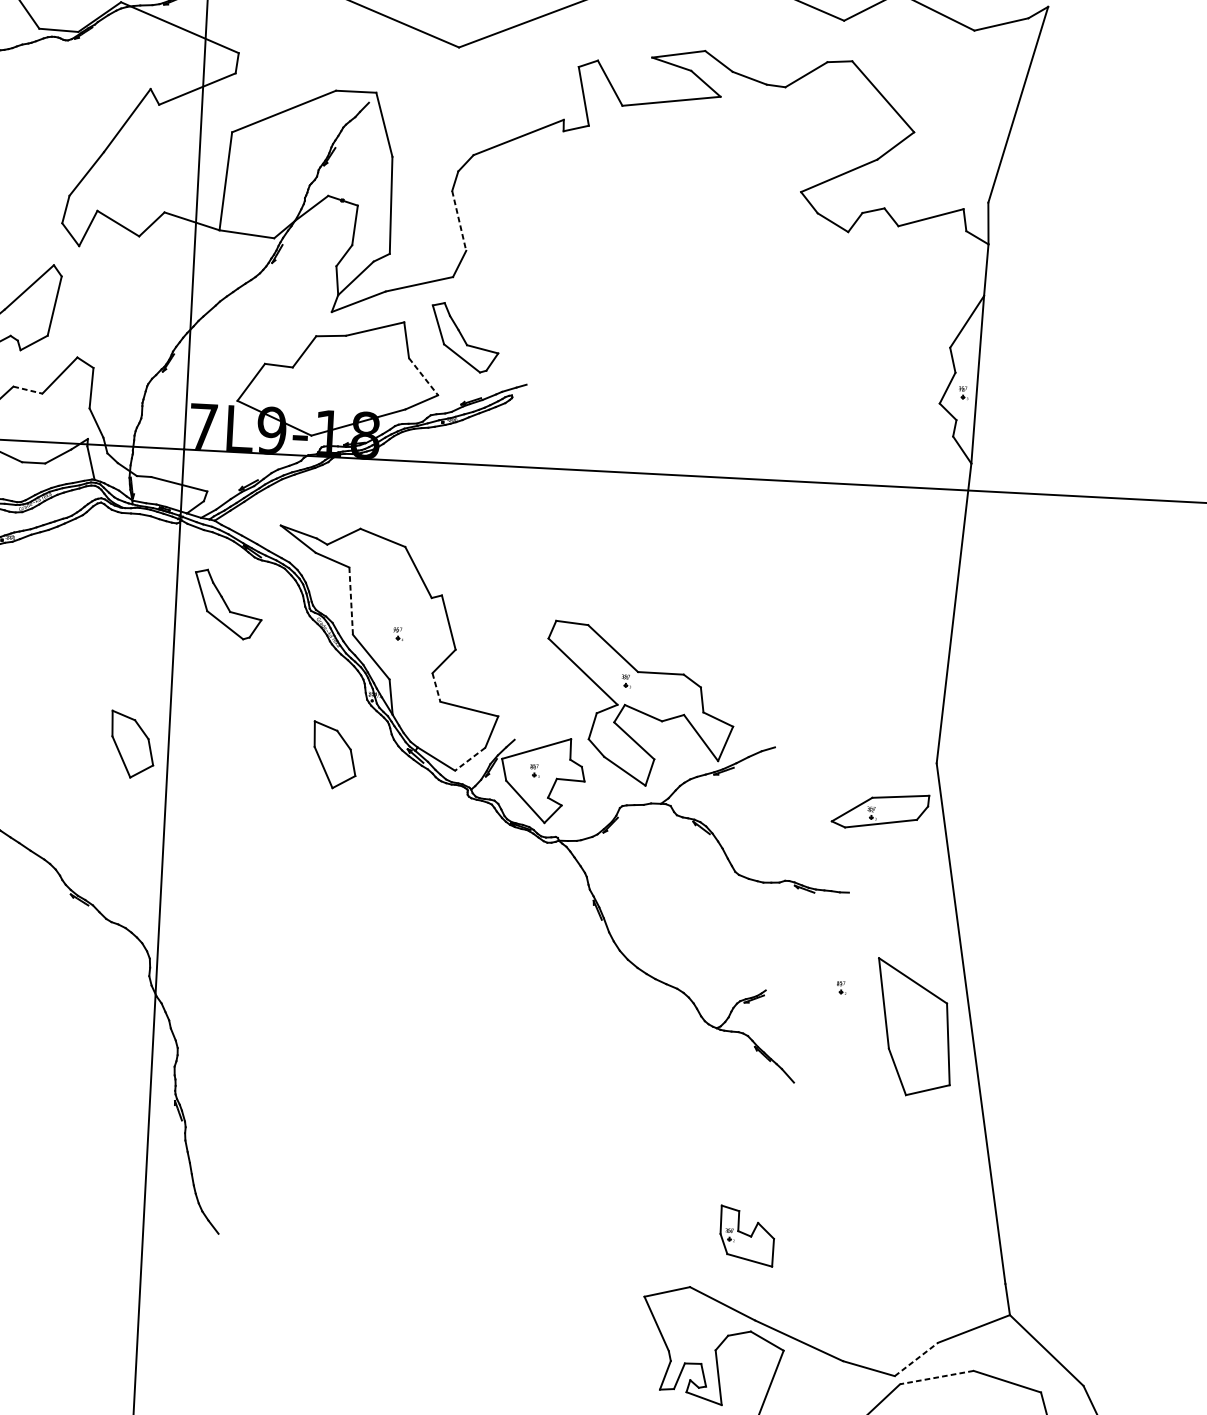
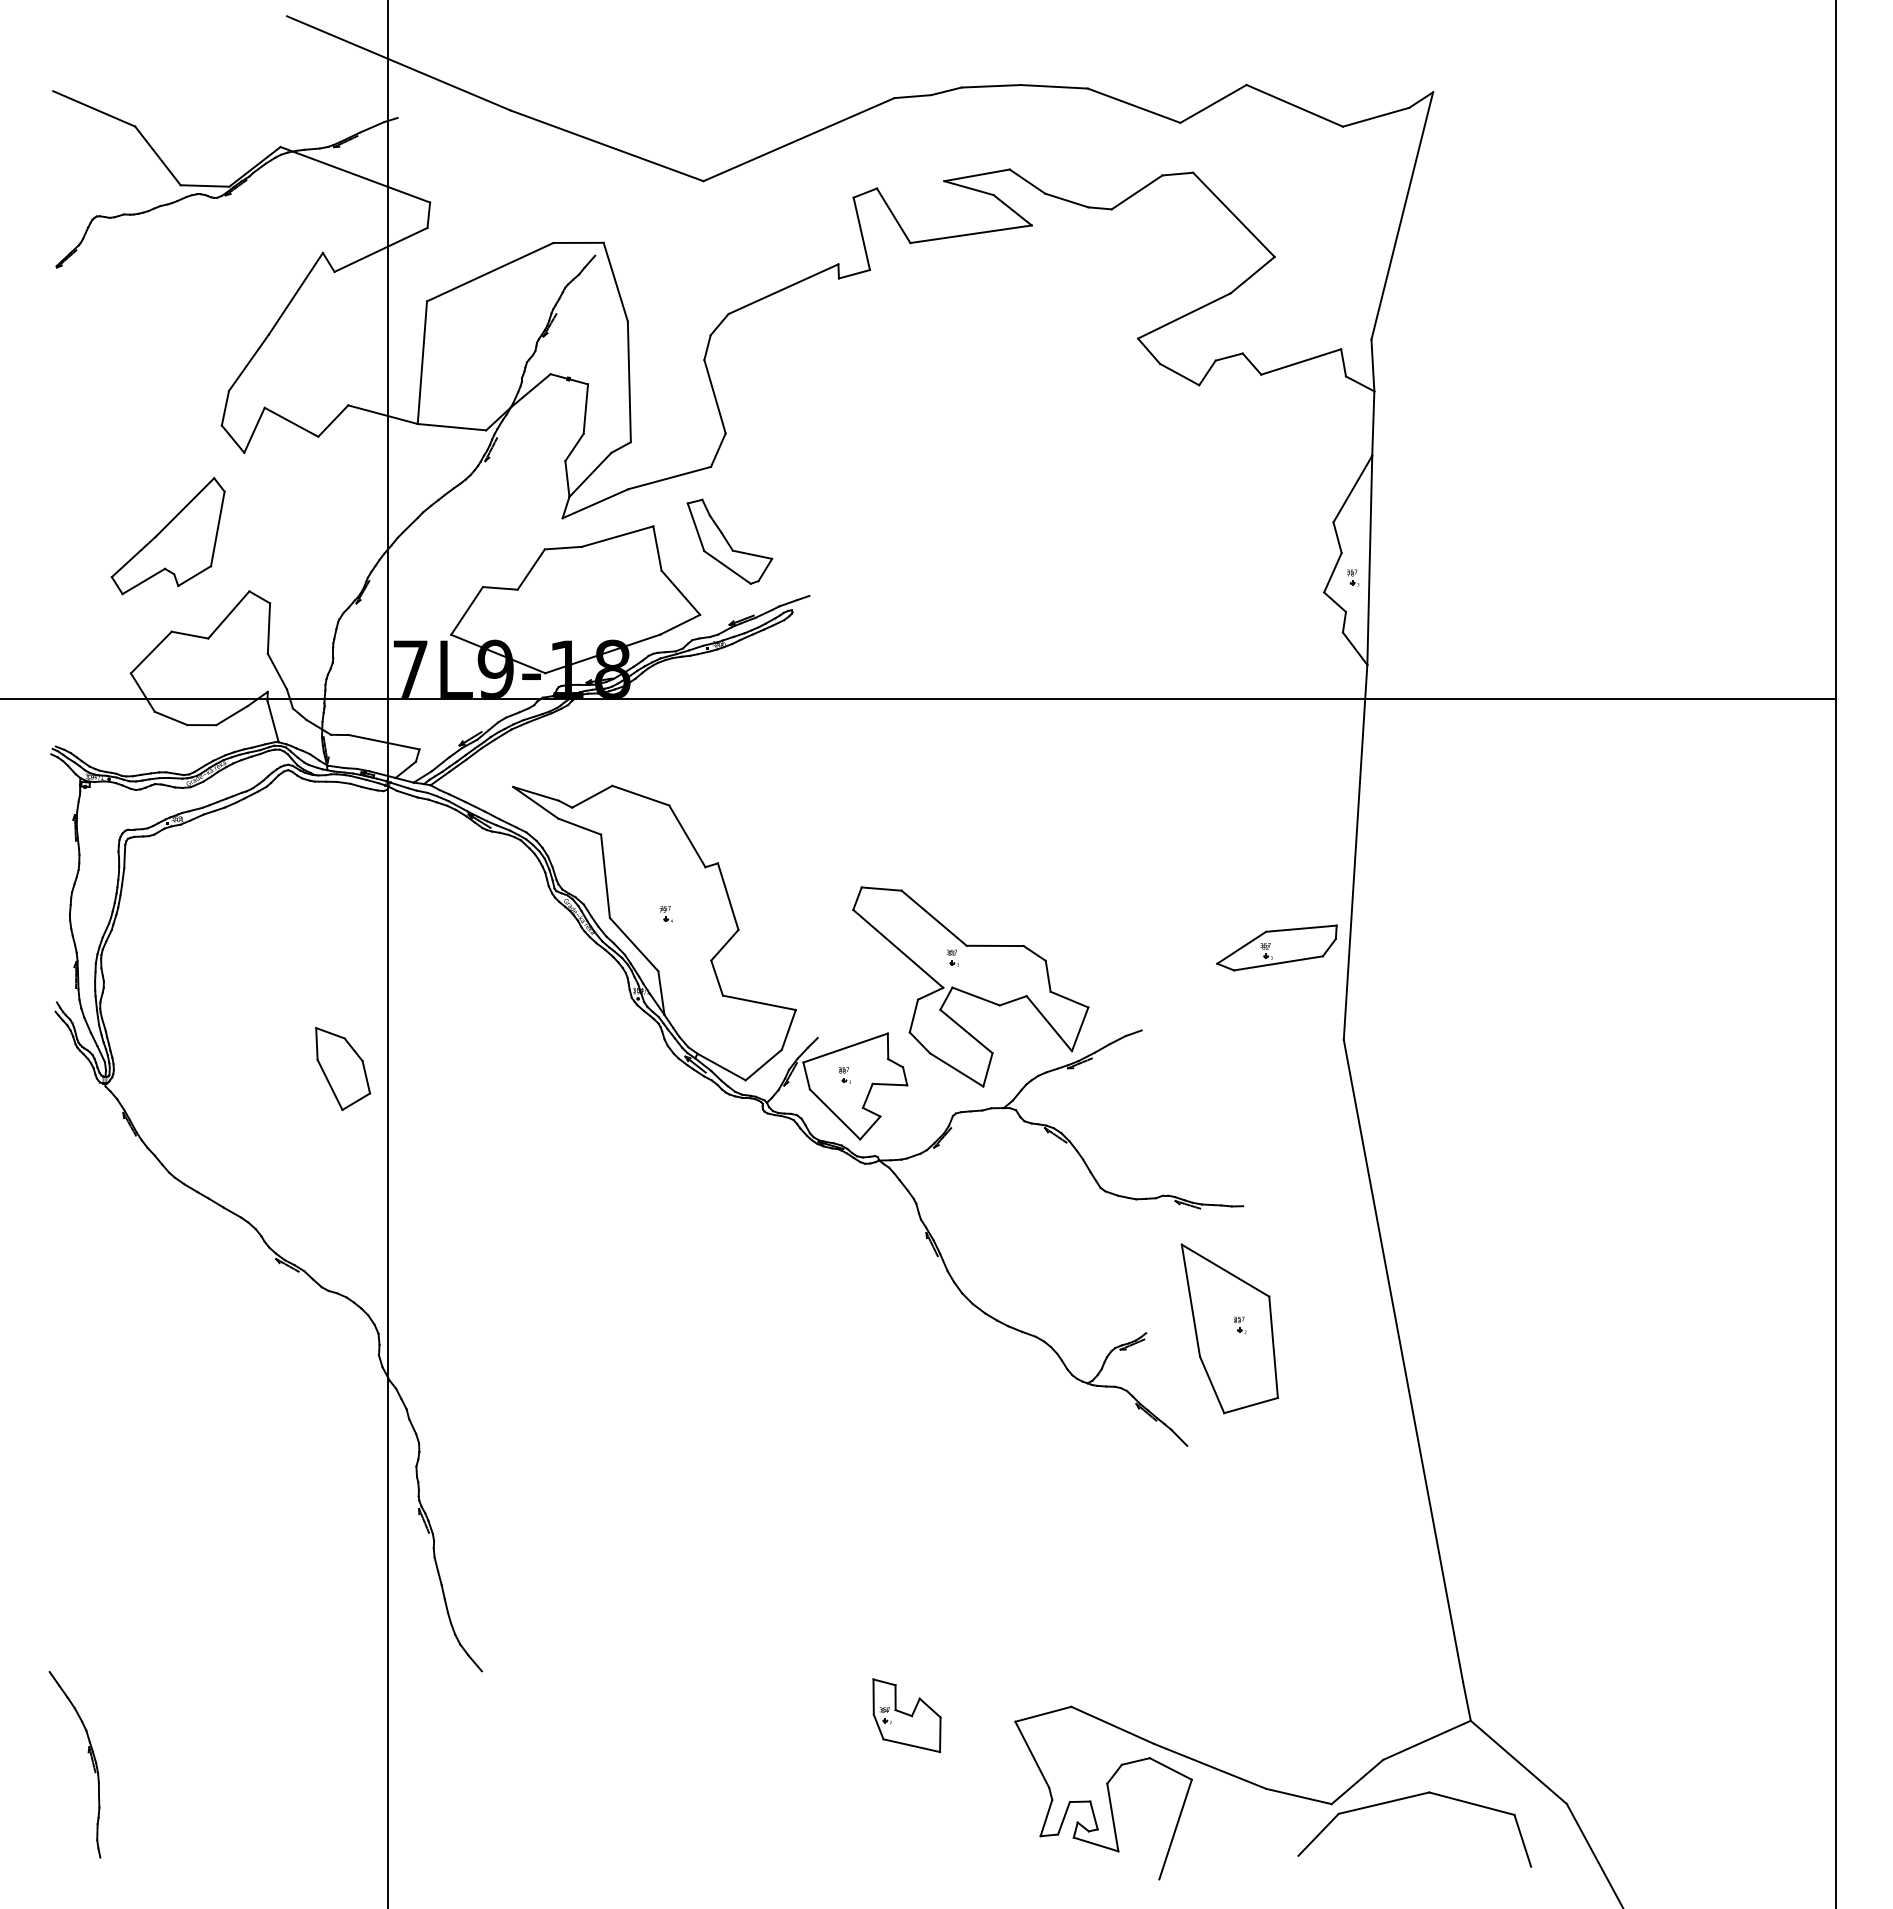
line: (459, 221) -> (715, 397), dashed -> solid
line: (424, 377) -> (681, 593), dashed -> solid
line: (28, 390) -> (190, 635), dashed -> solid
line: (351, 601) -> (605, 876), dashed -> solid
part: (227, 604) -> (452, 888), removed
line: (436, 687) -> (717, 978), dashed -> solid
part: (335, 755) -> (595, 1069), removed
line: (469, 759) -> (763, 1065), dashed -> solid
part: (880, 810) -> (1276, 947), moved
part: (913, 1027) -> (1229, 1328), moved
part: (746, 1235) -> (906, 1715), moved
line: (916, 1359) -> (1357, 1782), dashed -> solid
line: (937, 1377) -> (1384, 1803), dashed -> solid

